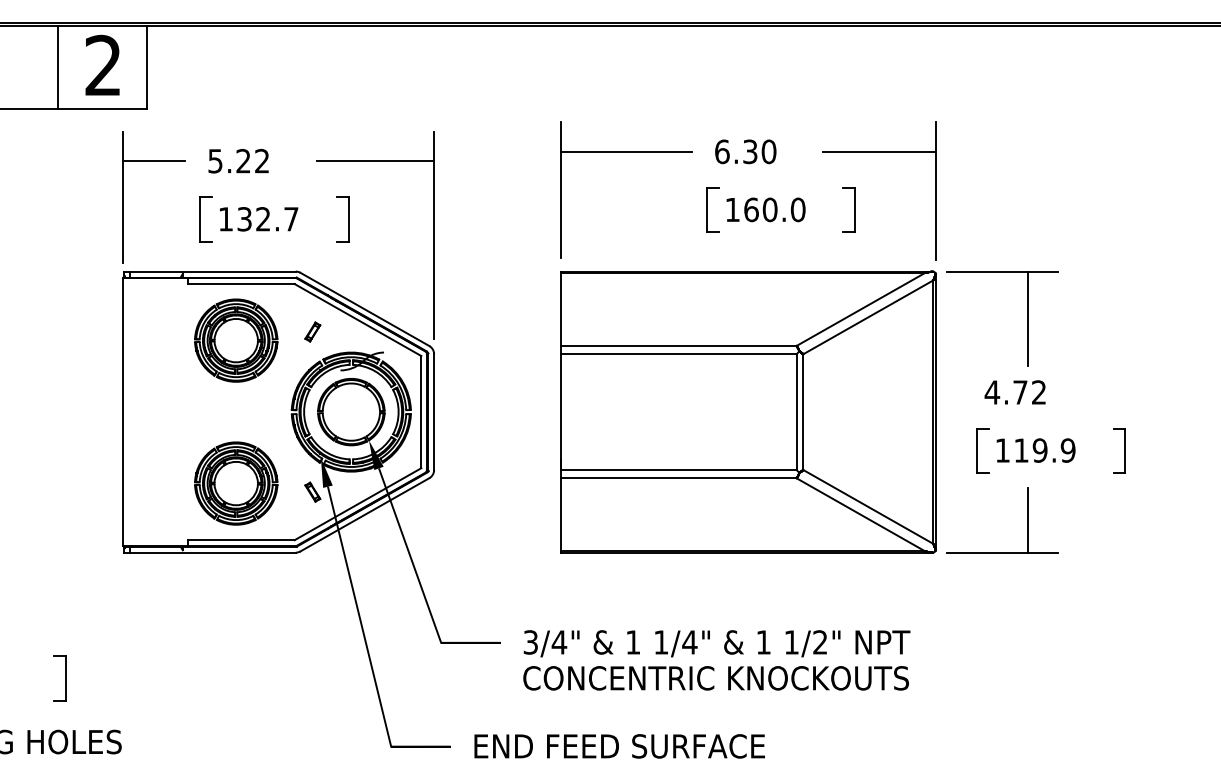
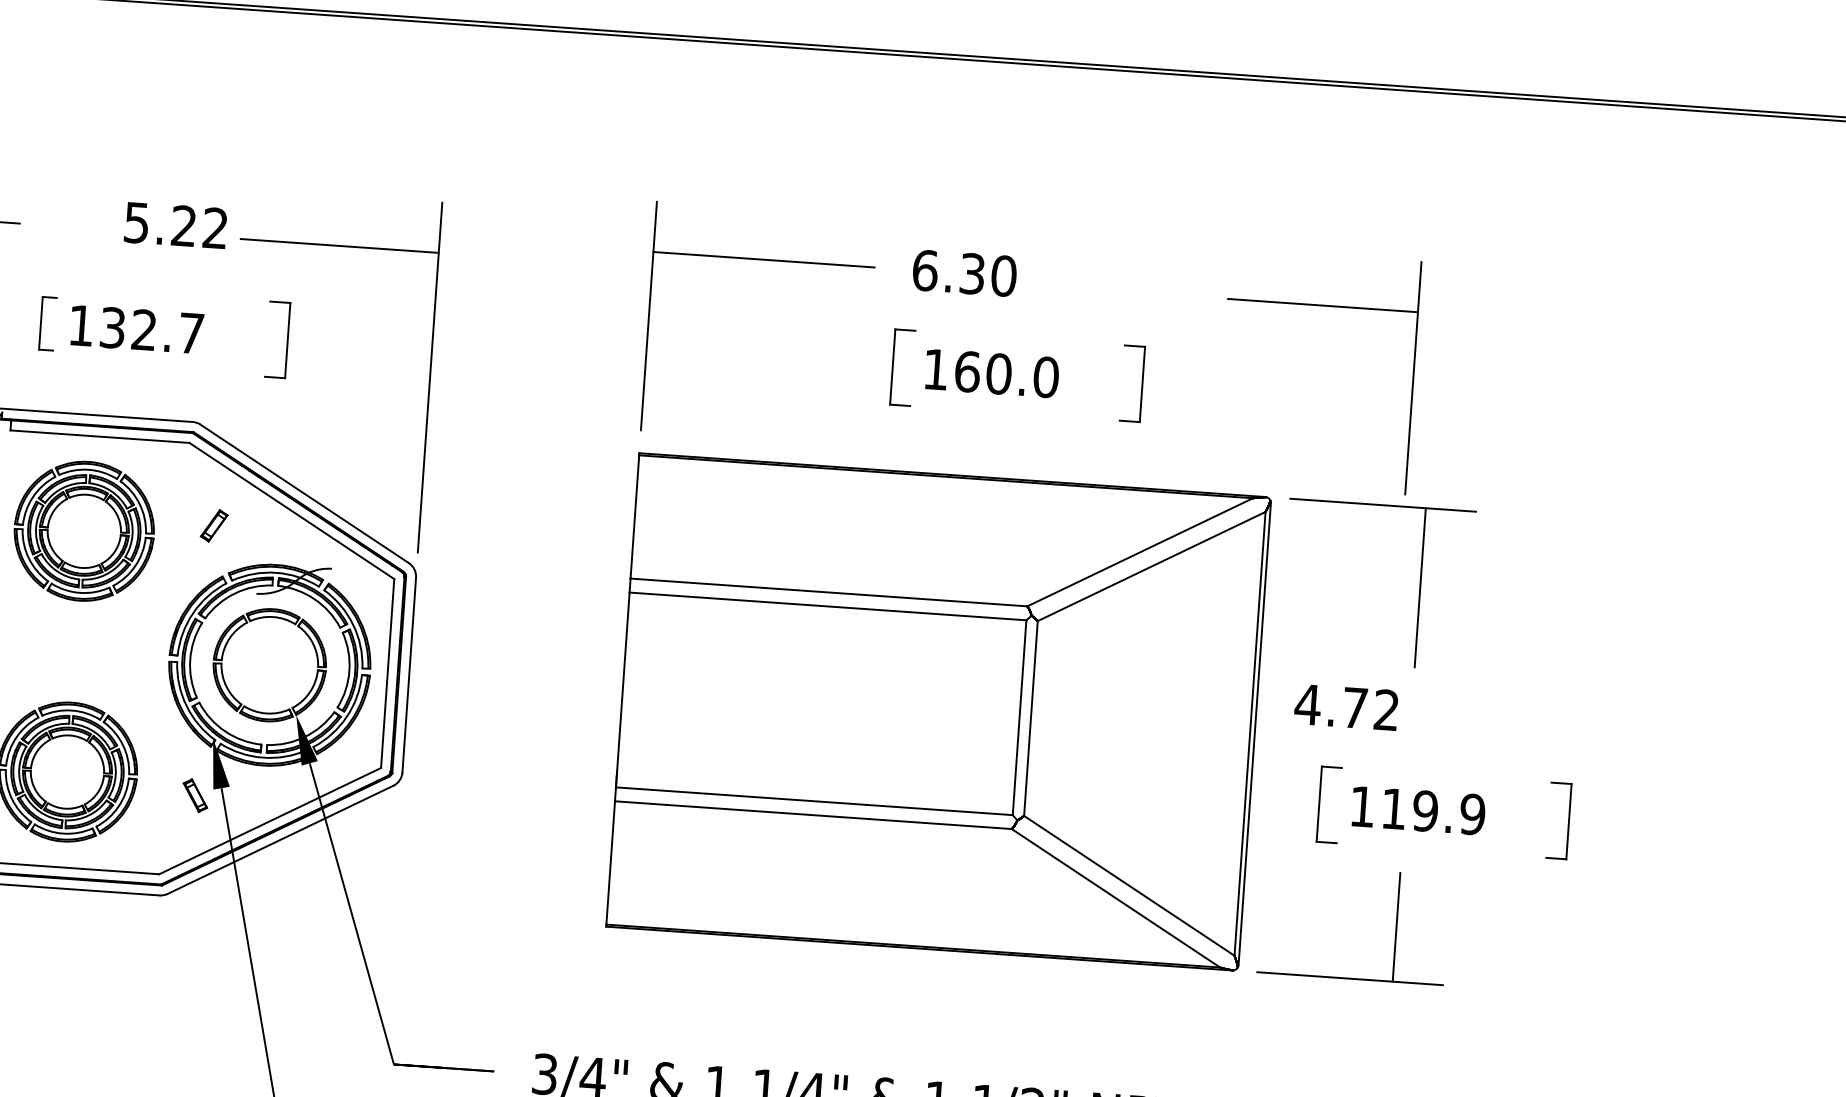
part: (879, 152) -> (1322, 306), moved
text: (238, 161) -> (175, 226), moved
part: (205, 219) -> (46, 323), size x0.7
text: (1014, 392) -> (1345, 707), moved

